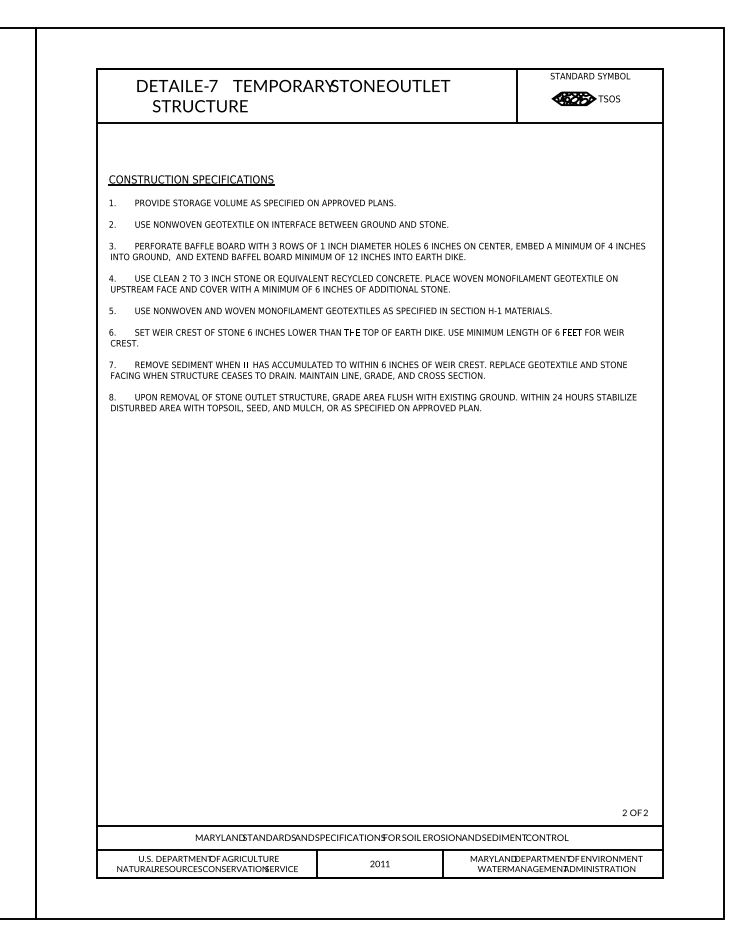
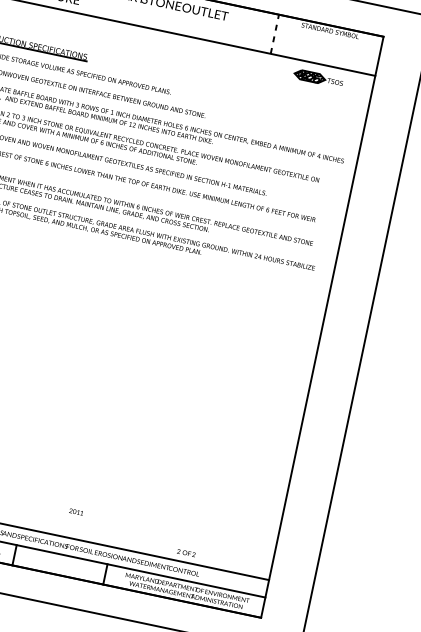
line: (517, 95) -> (275, 33), solid -> dashed
part: (585, 98) -> (318, 78), moved
text: (634, 812) -> (185, 552), moved
text: (379, 863) -> (76, 511), moved

